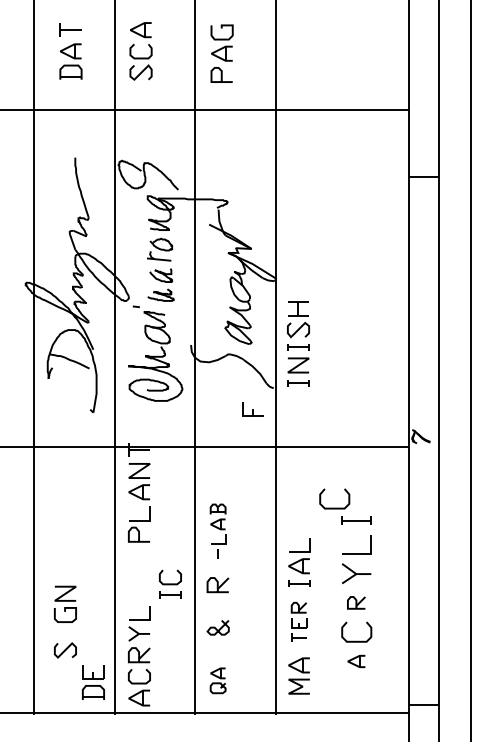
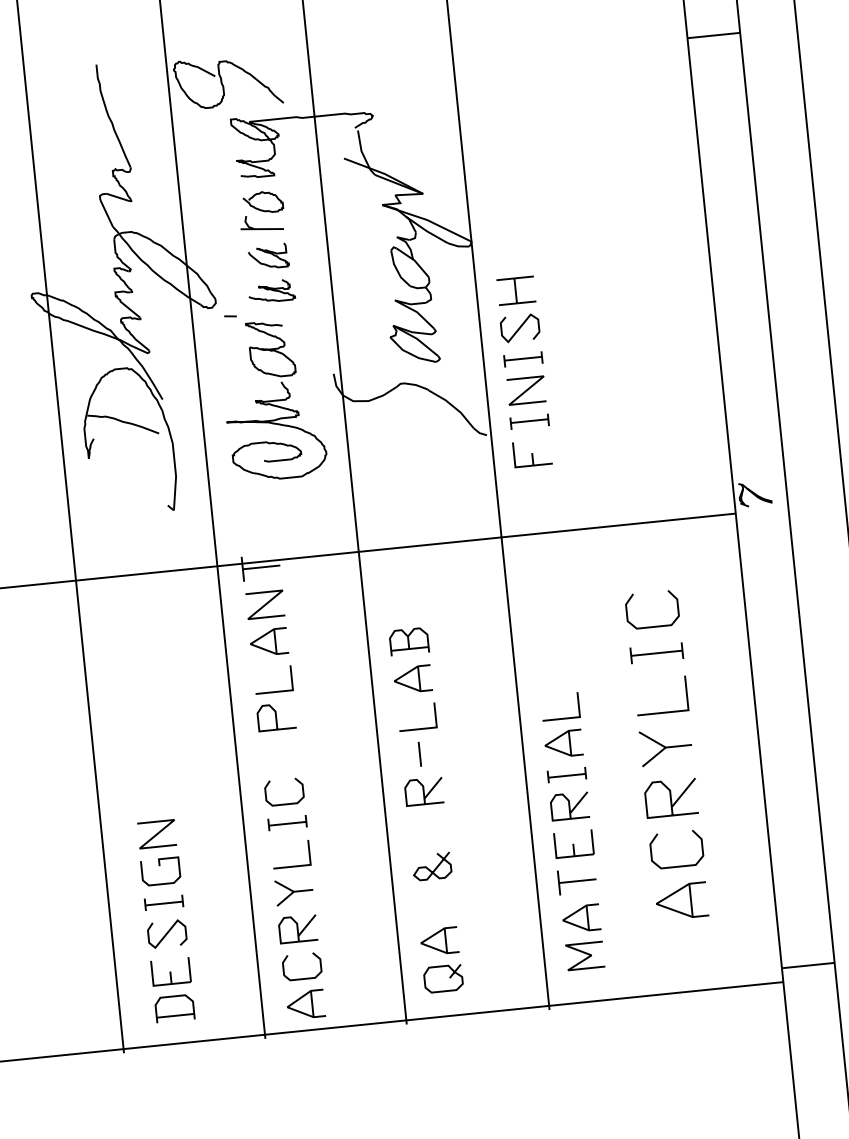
part: (252, 409) -> (531, 454), moved
curve: (334, 507) -> (653, 625), moved
part: (217, 531) -> (413, 697), size x1.43
part: (170, 583) -> (285, 802), moved
part: (356, 602) -> (671, 797), size x1.67
part: (298, 621) -> (572, 841), size x1.43
part: (65, 632) -> (164, 902), added
part: (356, 661) -> (681, 901), size x1.67
part: (217, 680) -> (440, 959), size x1.43
part: (93, 682) -> (173, 990), moved

